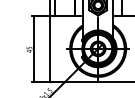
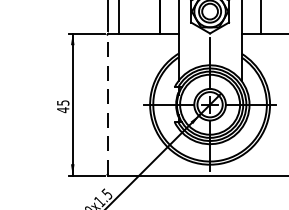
line: (50, 48) -> (108, 103), solid -> dashed

